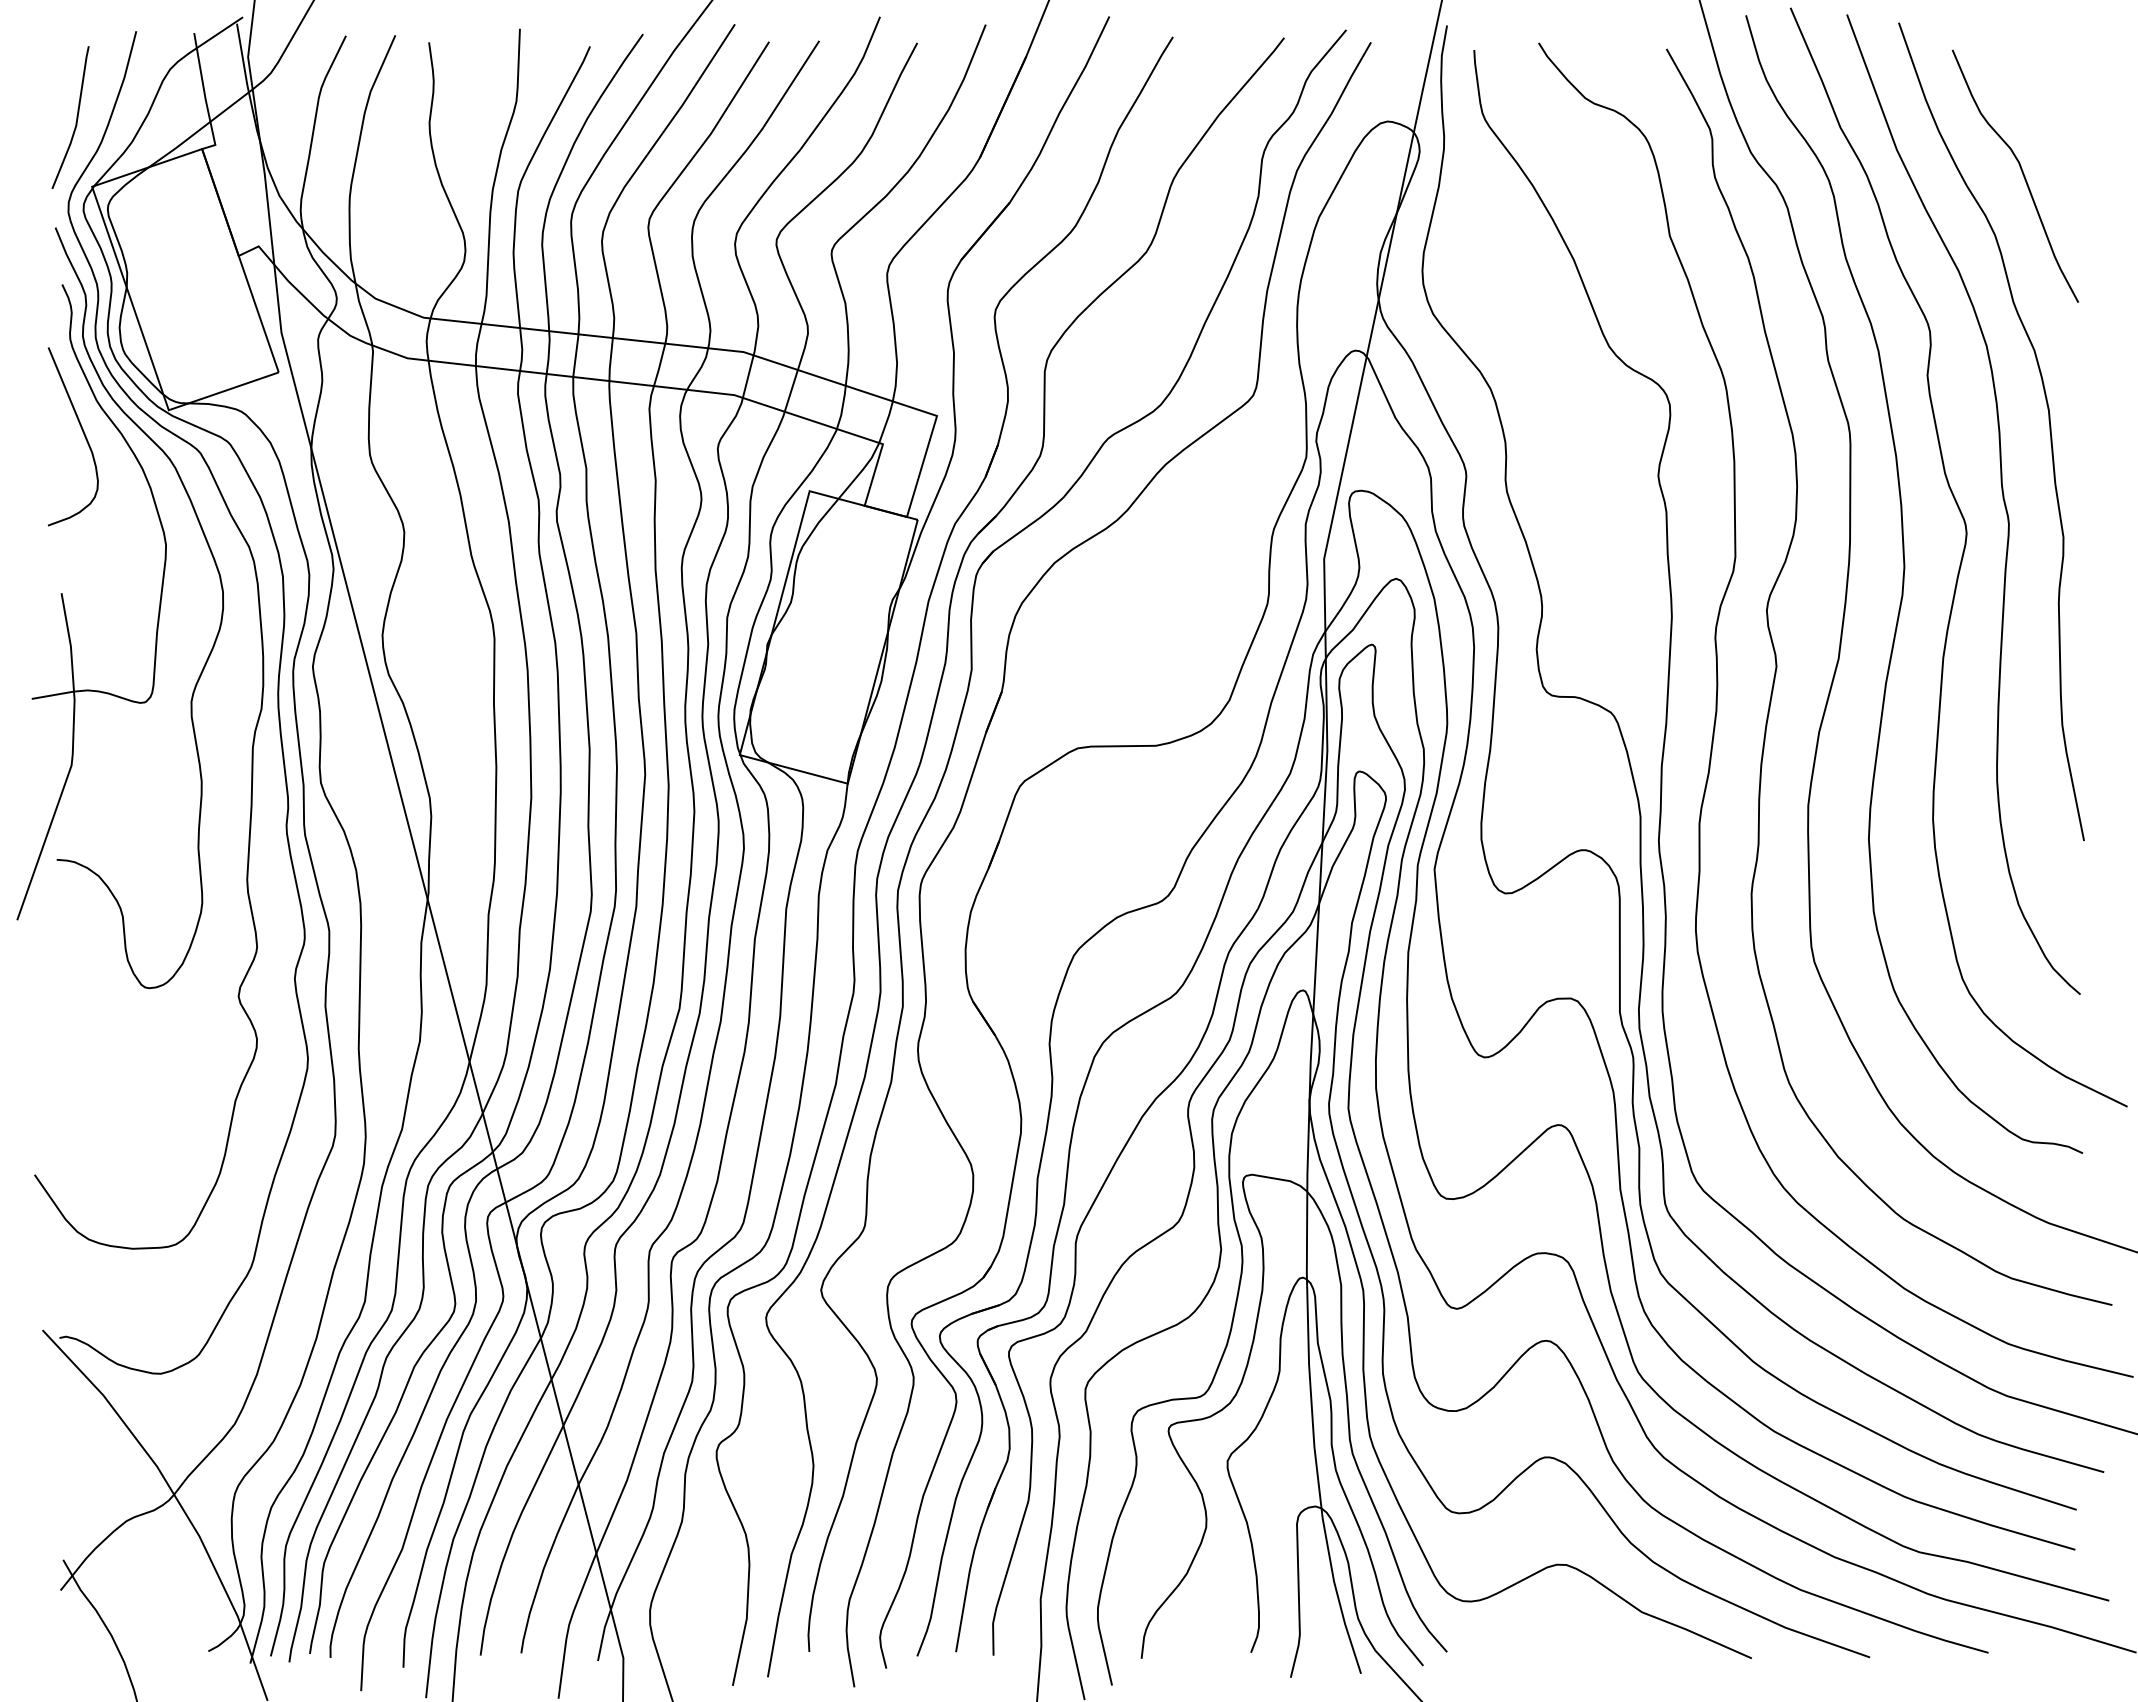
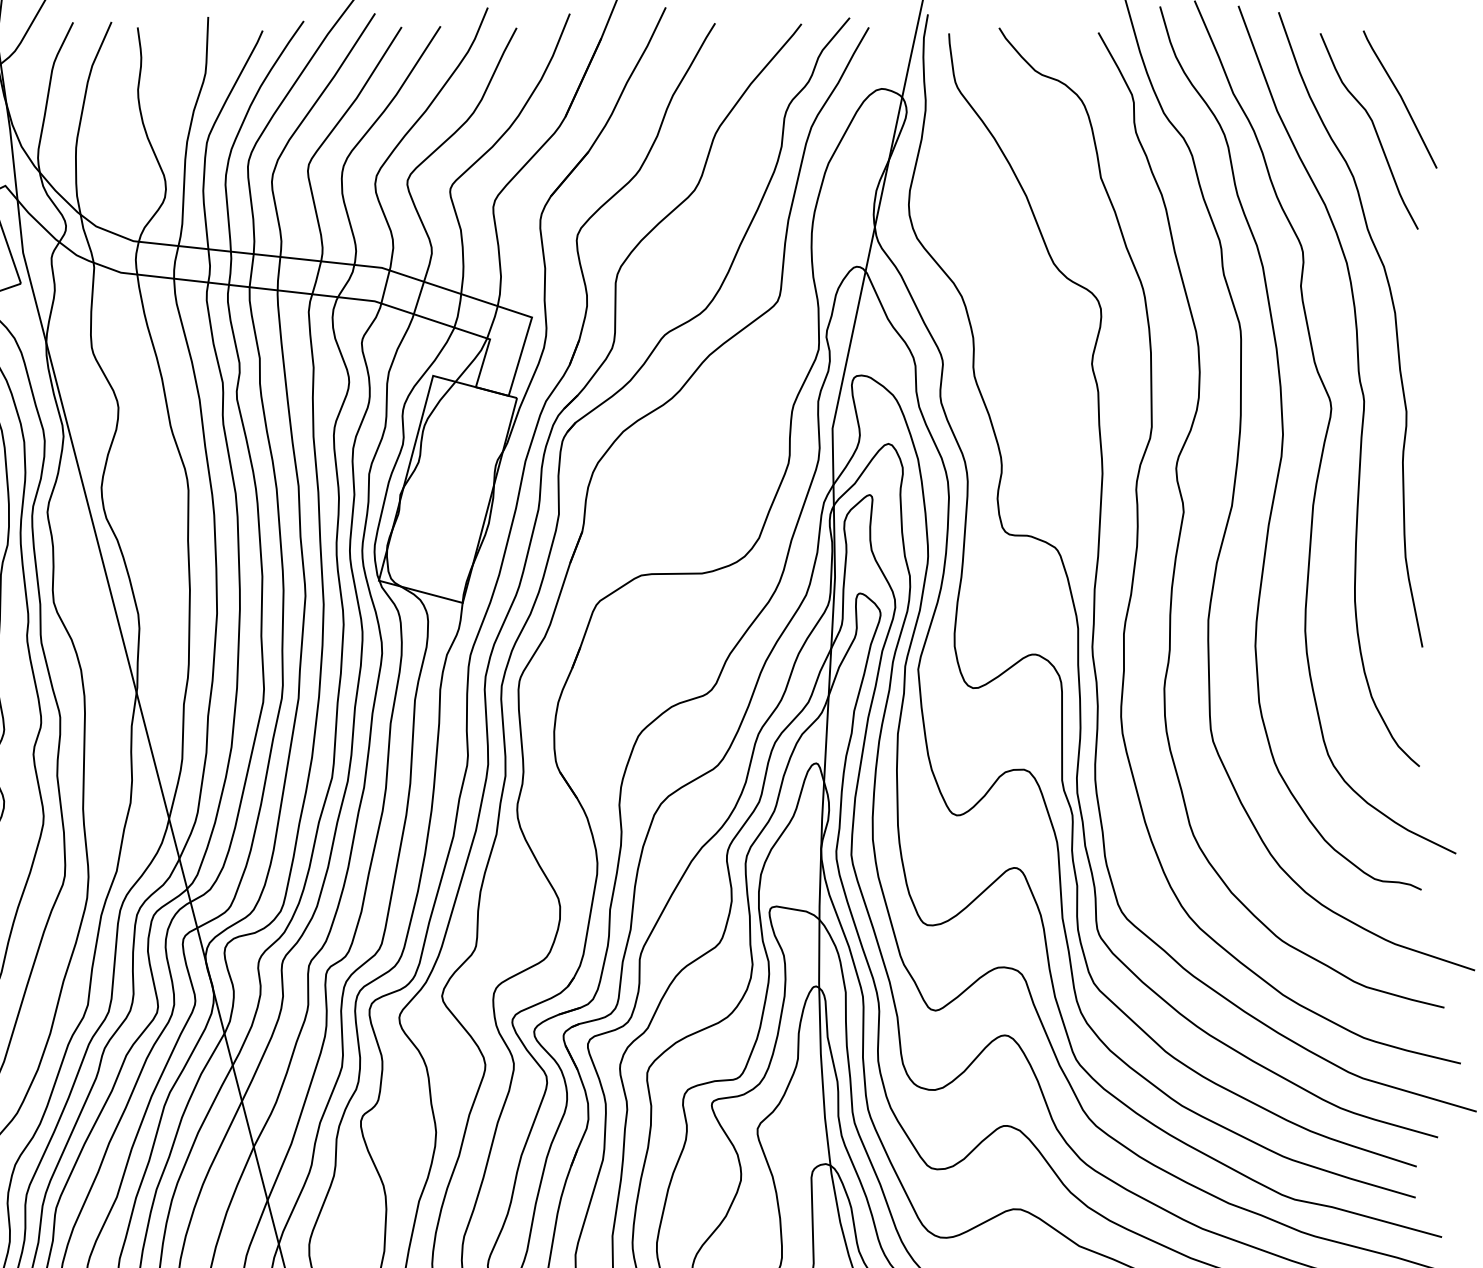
line: (2056, 134) -> (1401, 98), added

